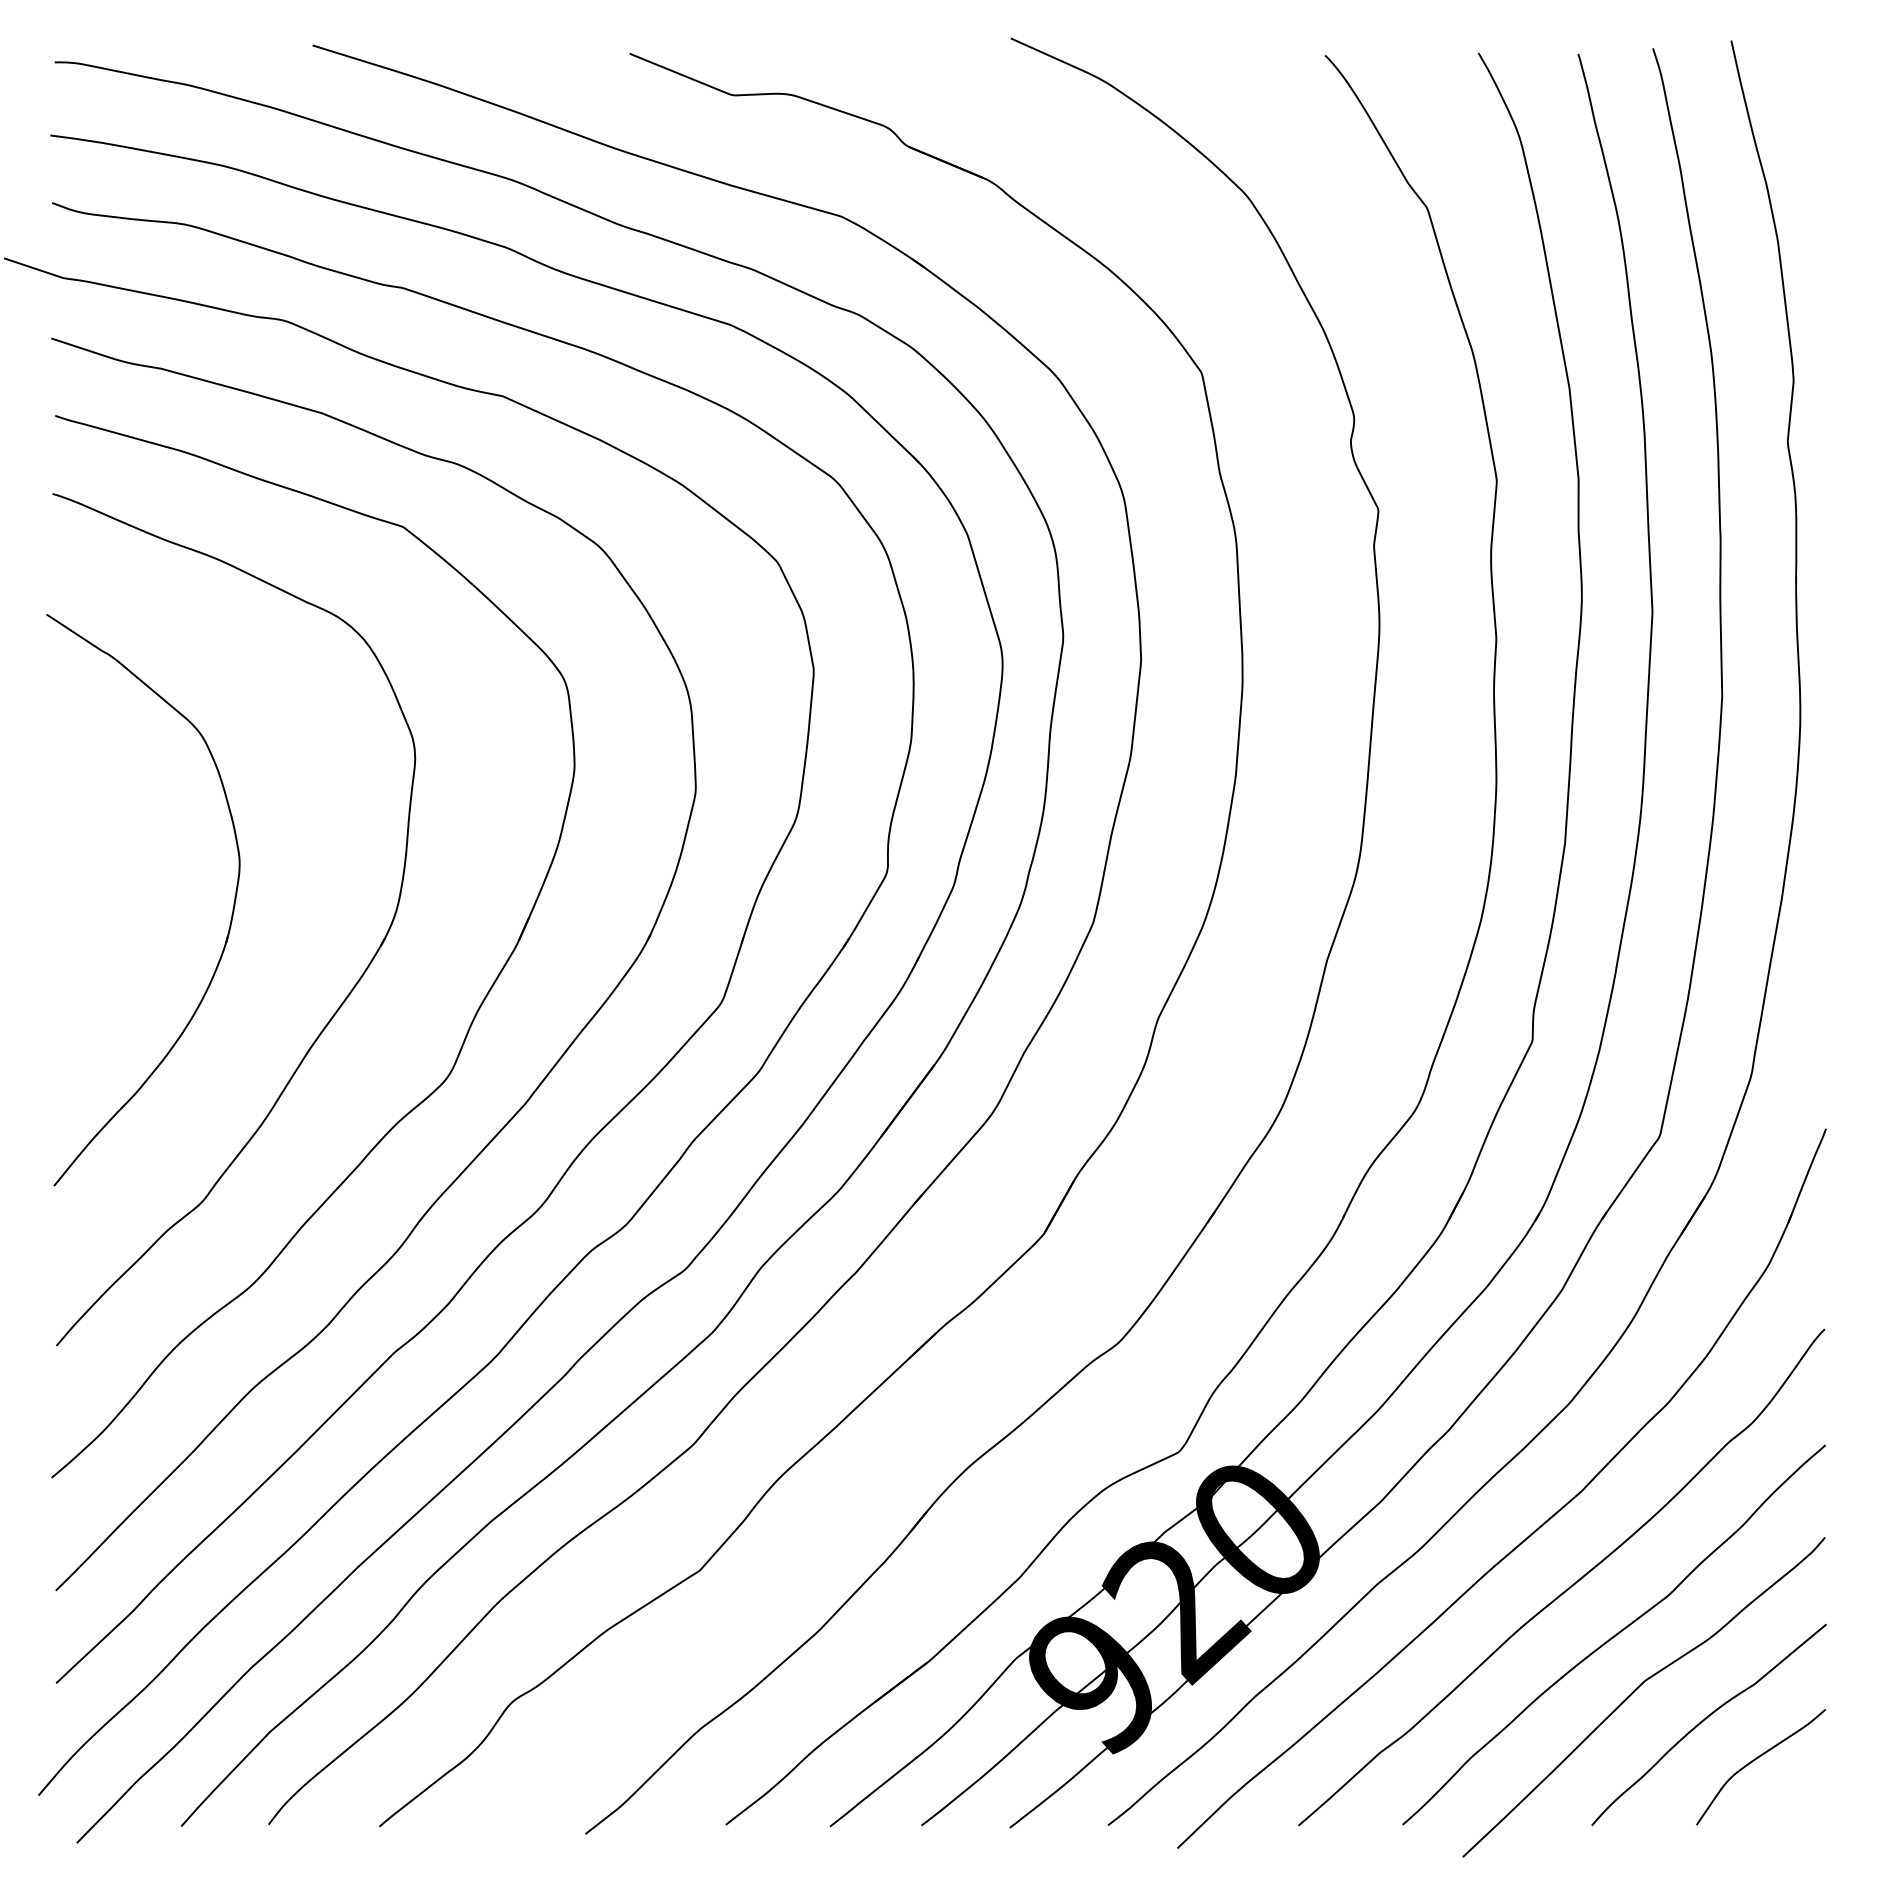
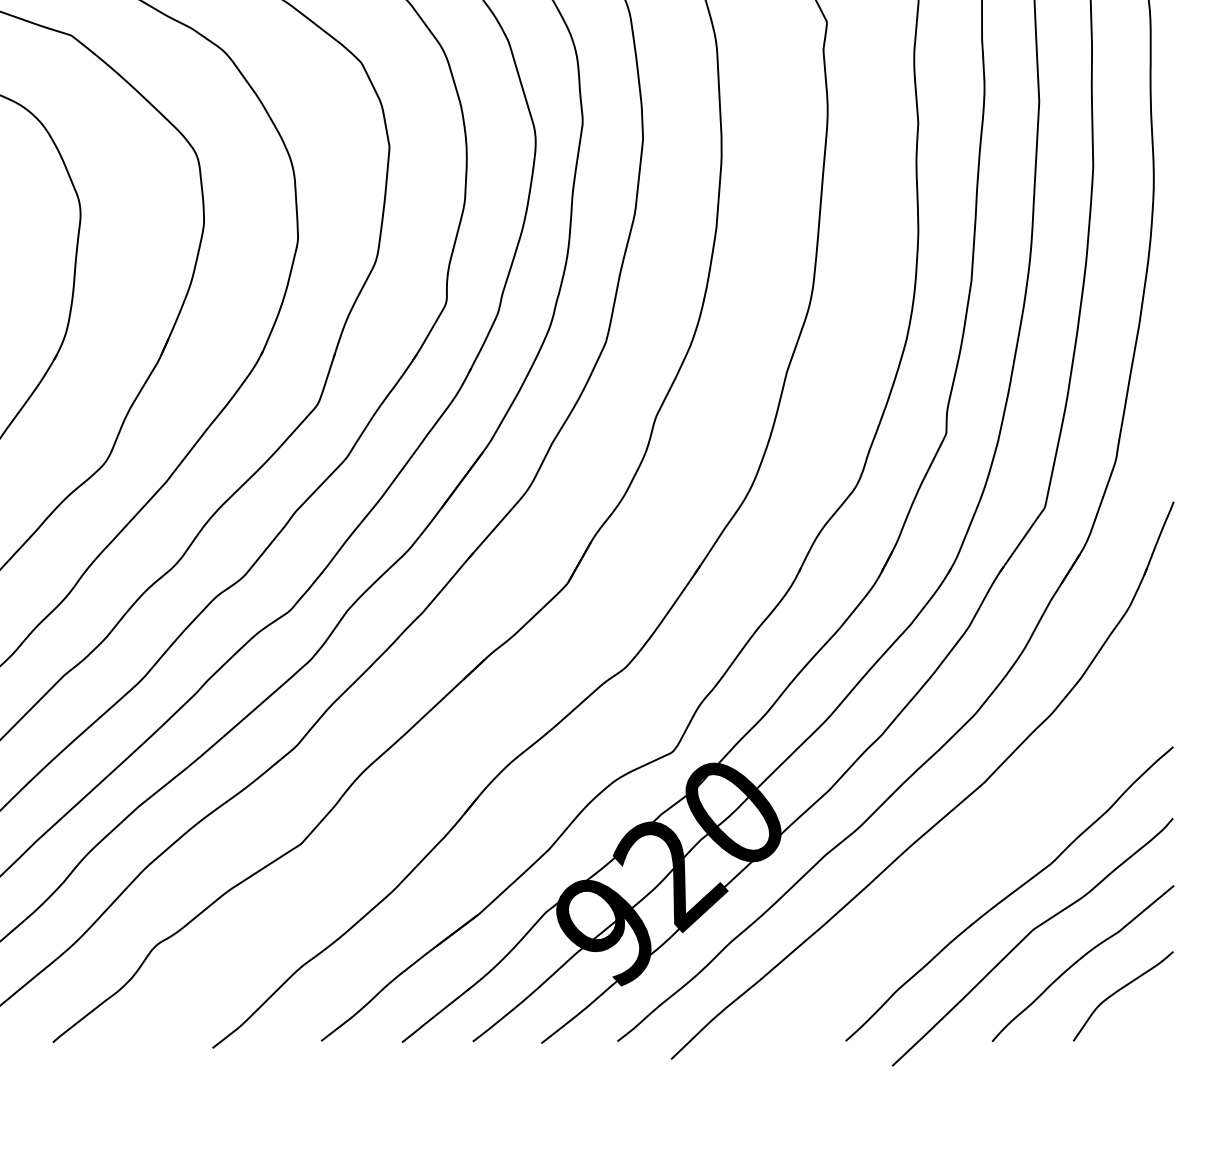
curve: (1569, 1586) -> (974, 856), removed

